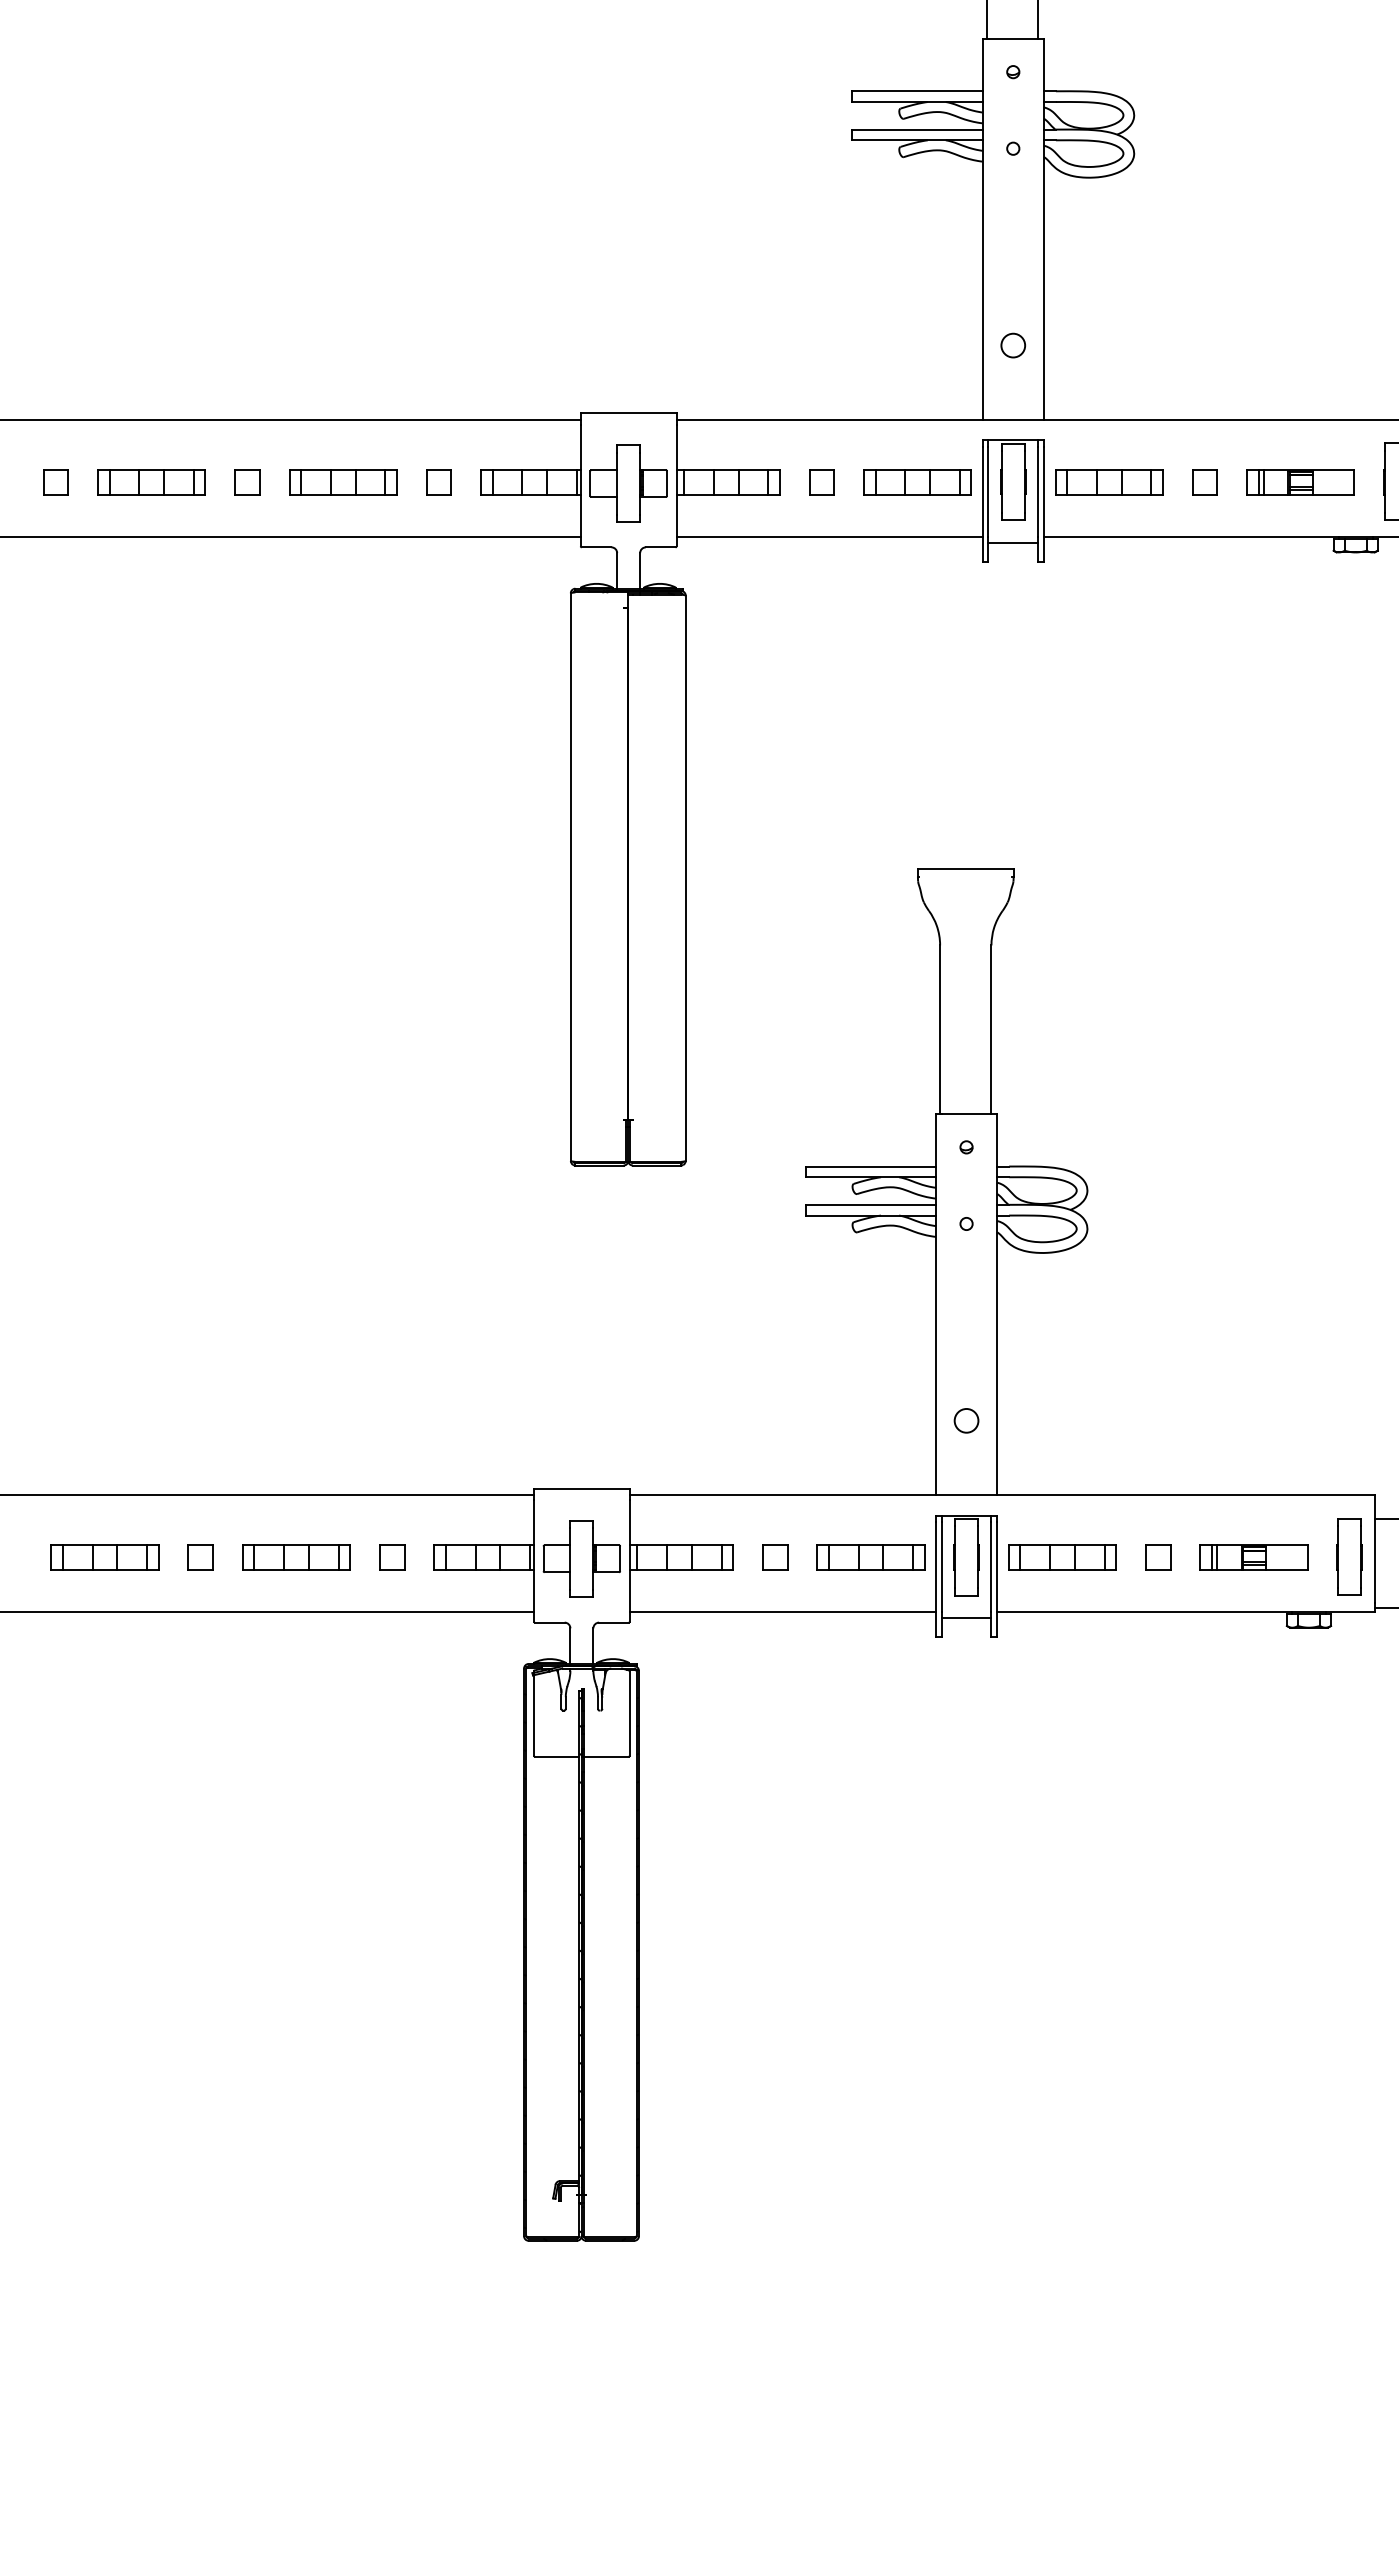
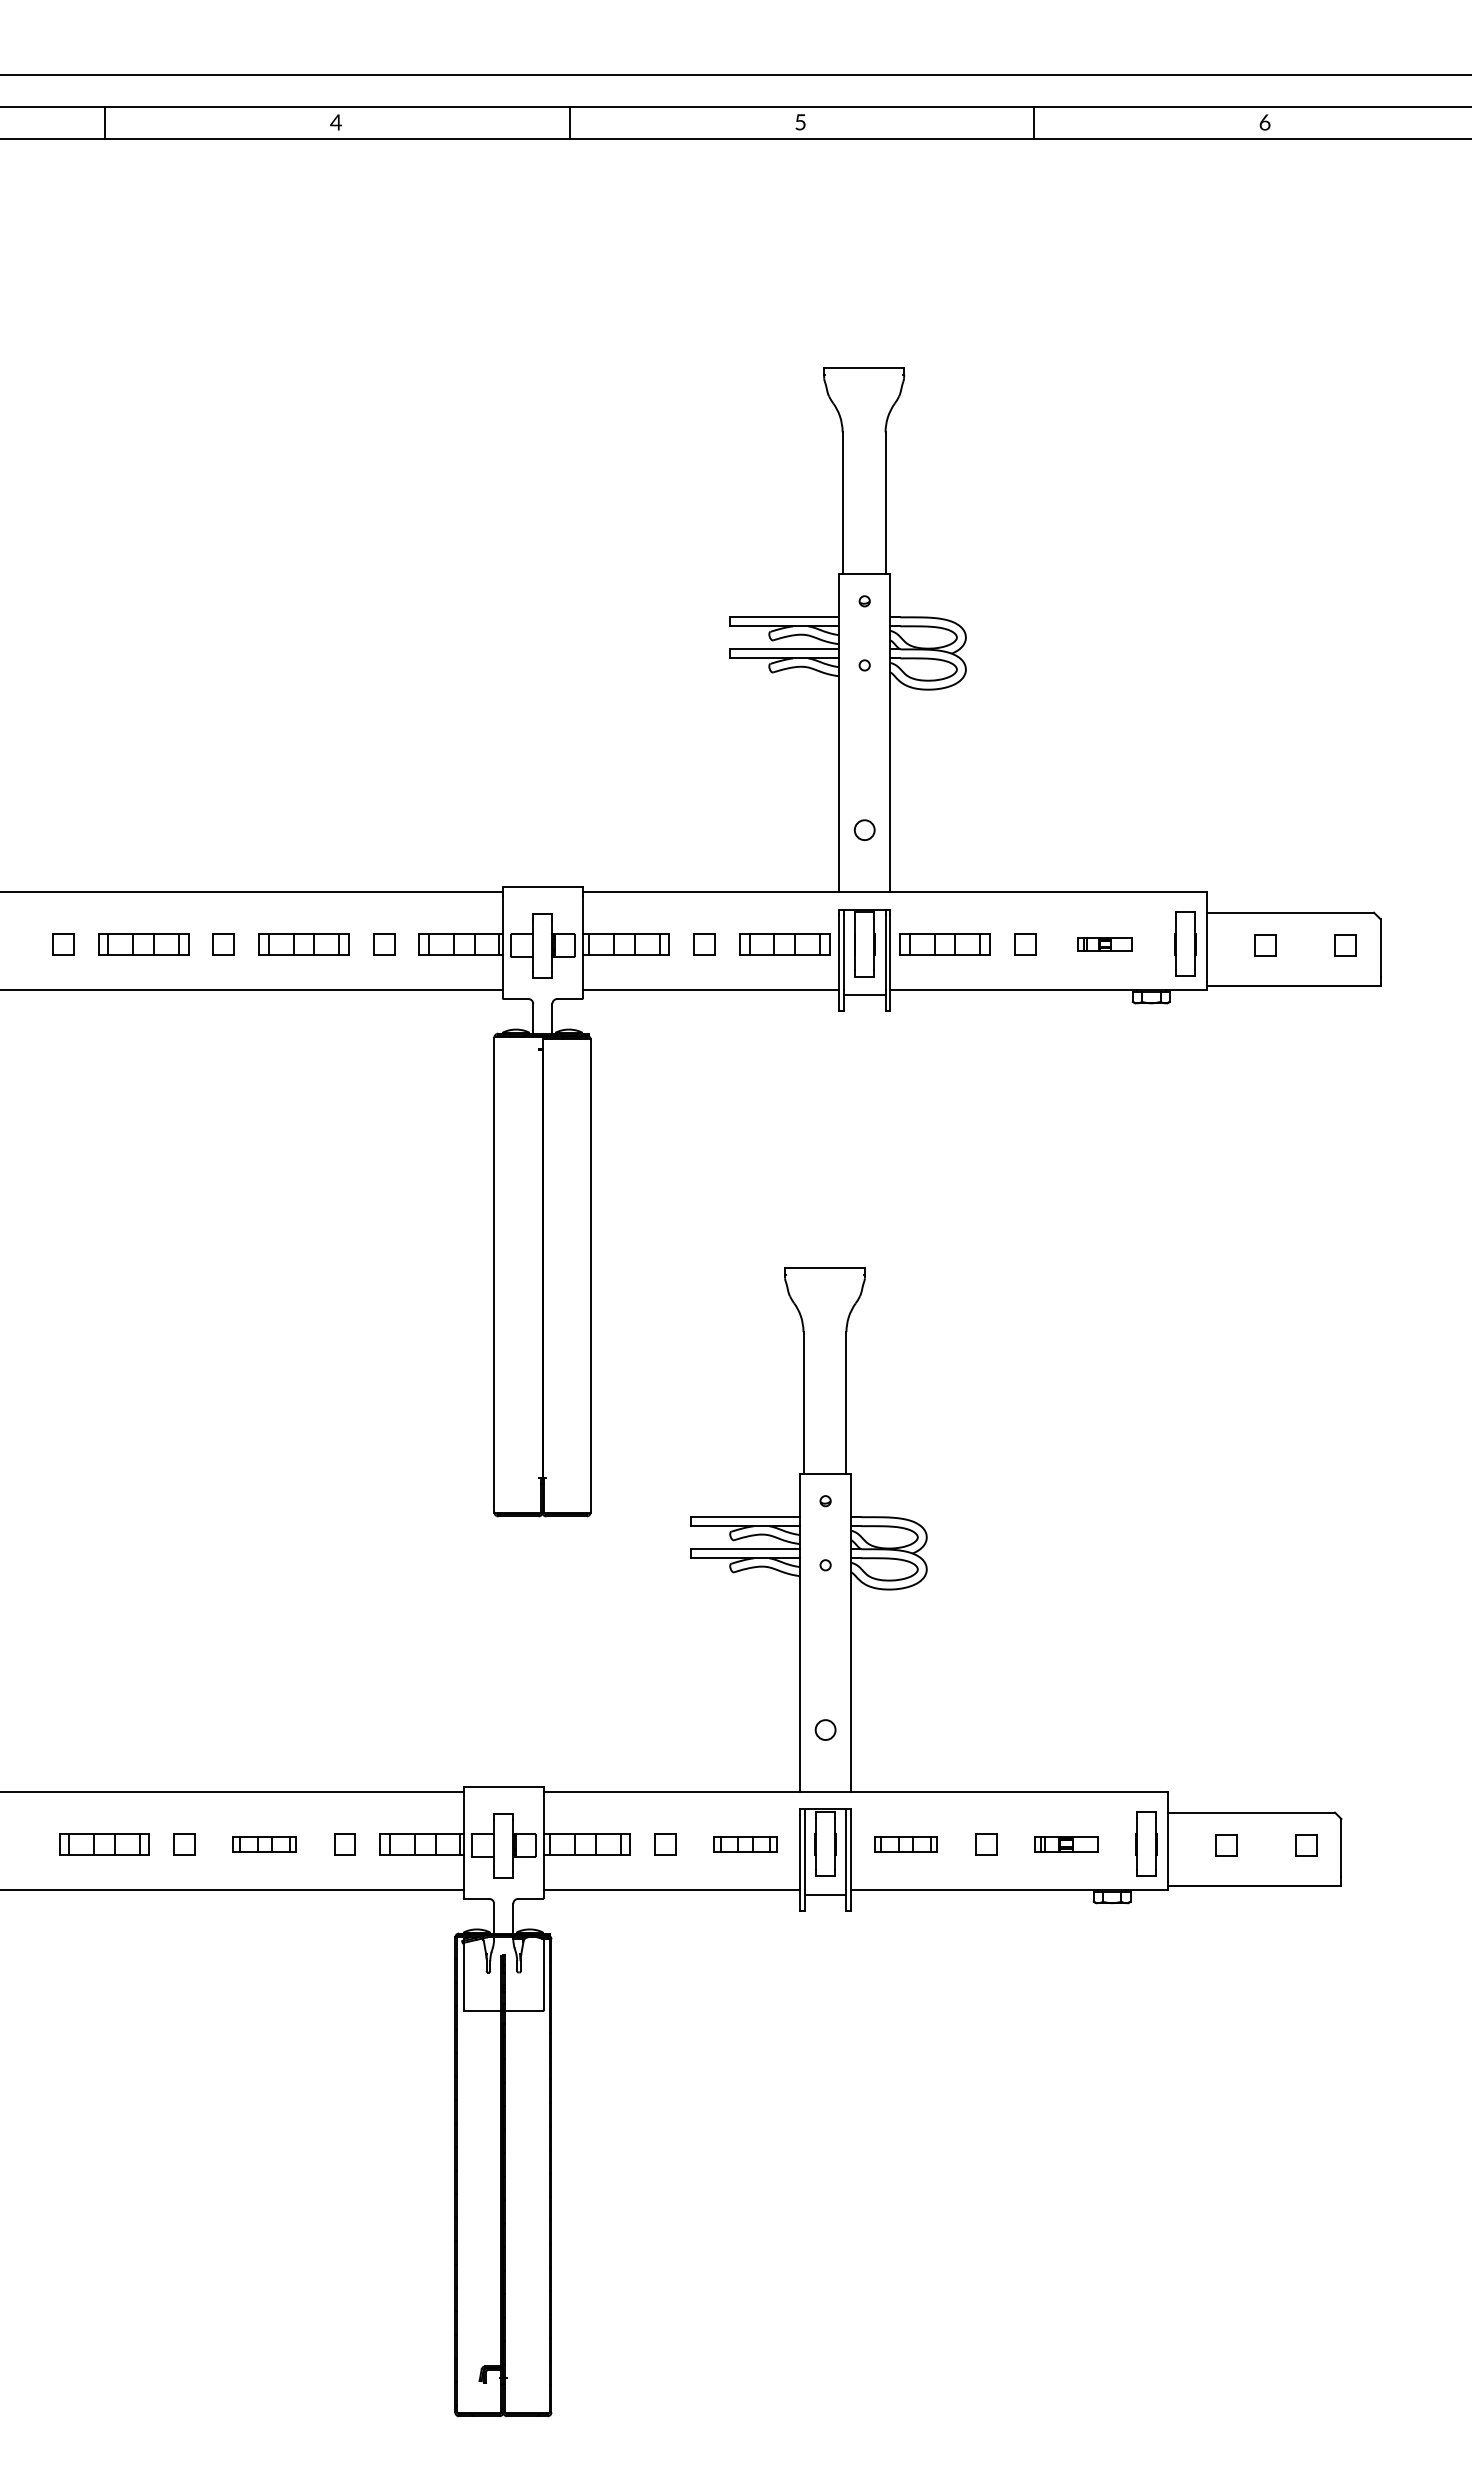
part: (1299, 482) -> (1104, 944), size x0.6
part: (296, 1557) -> (264, 1844), size x0.7
part: (870, 1557) -> (745, 1844), size x0.7
part: (1061, 1557) -> (905, 1844), size x0.7
part: (1253, 1557) -> (1065, 1844), size x0.7

